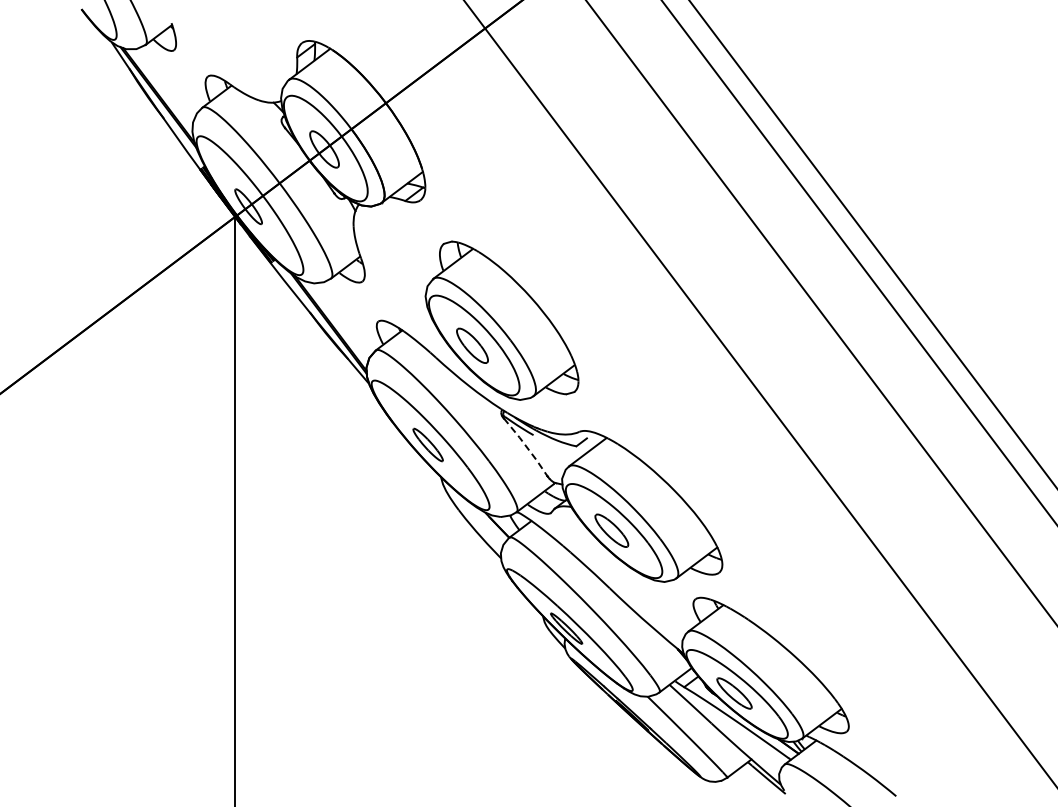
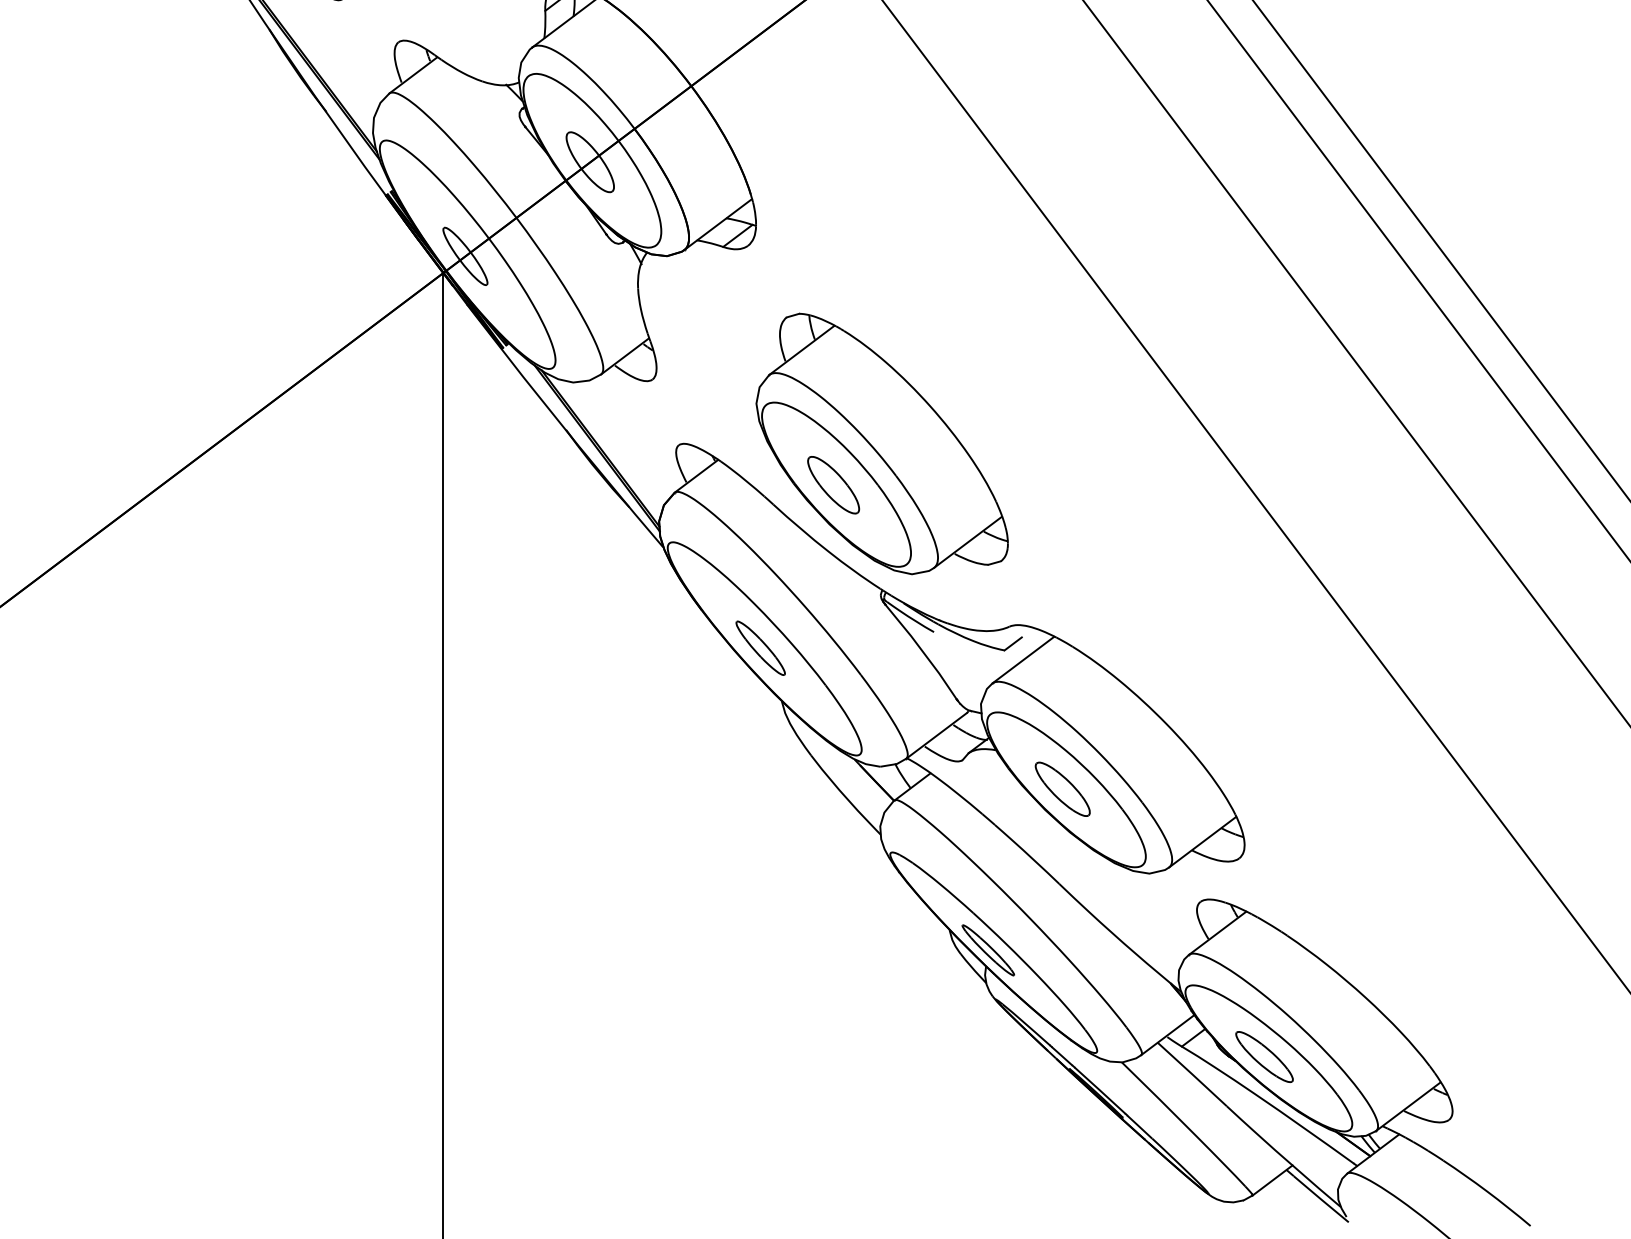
line: (526, 447) -> (922, 652), dashed -> solid

